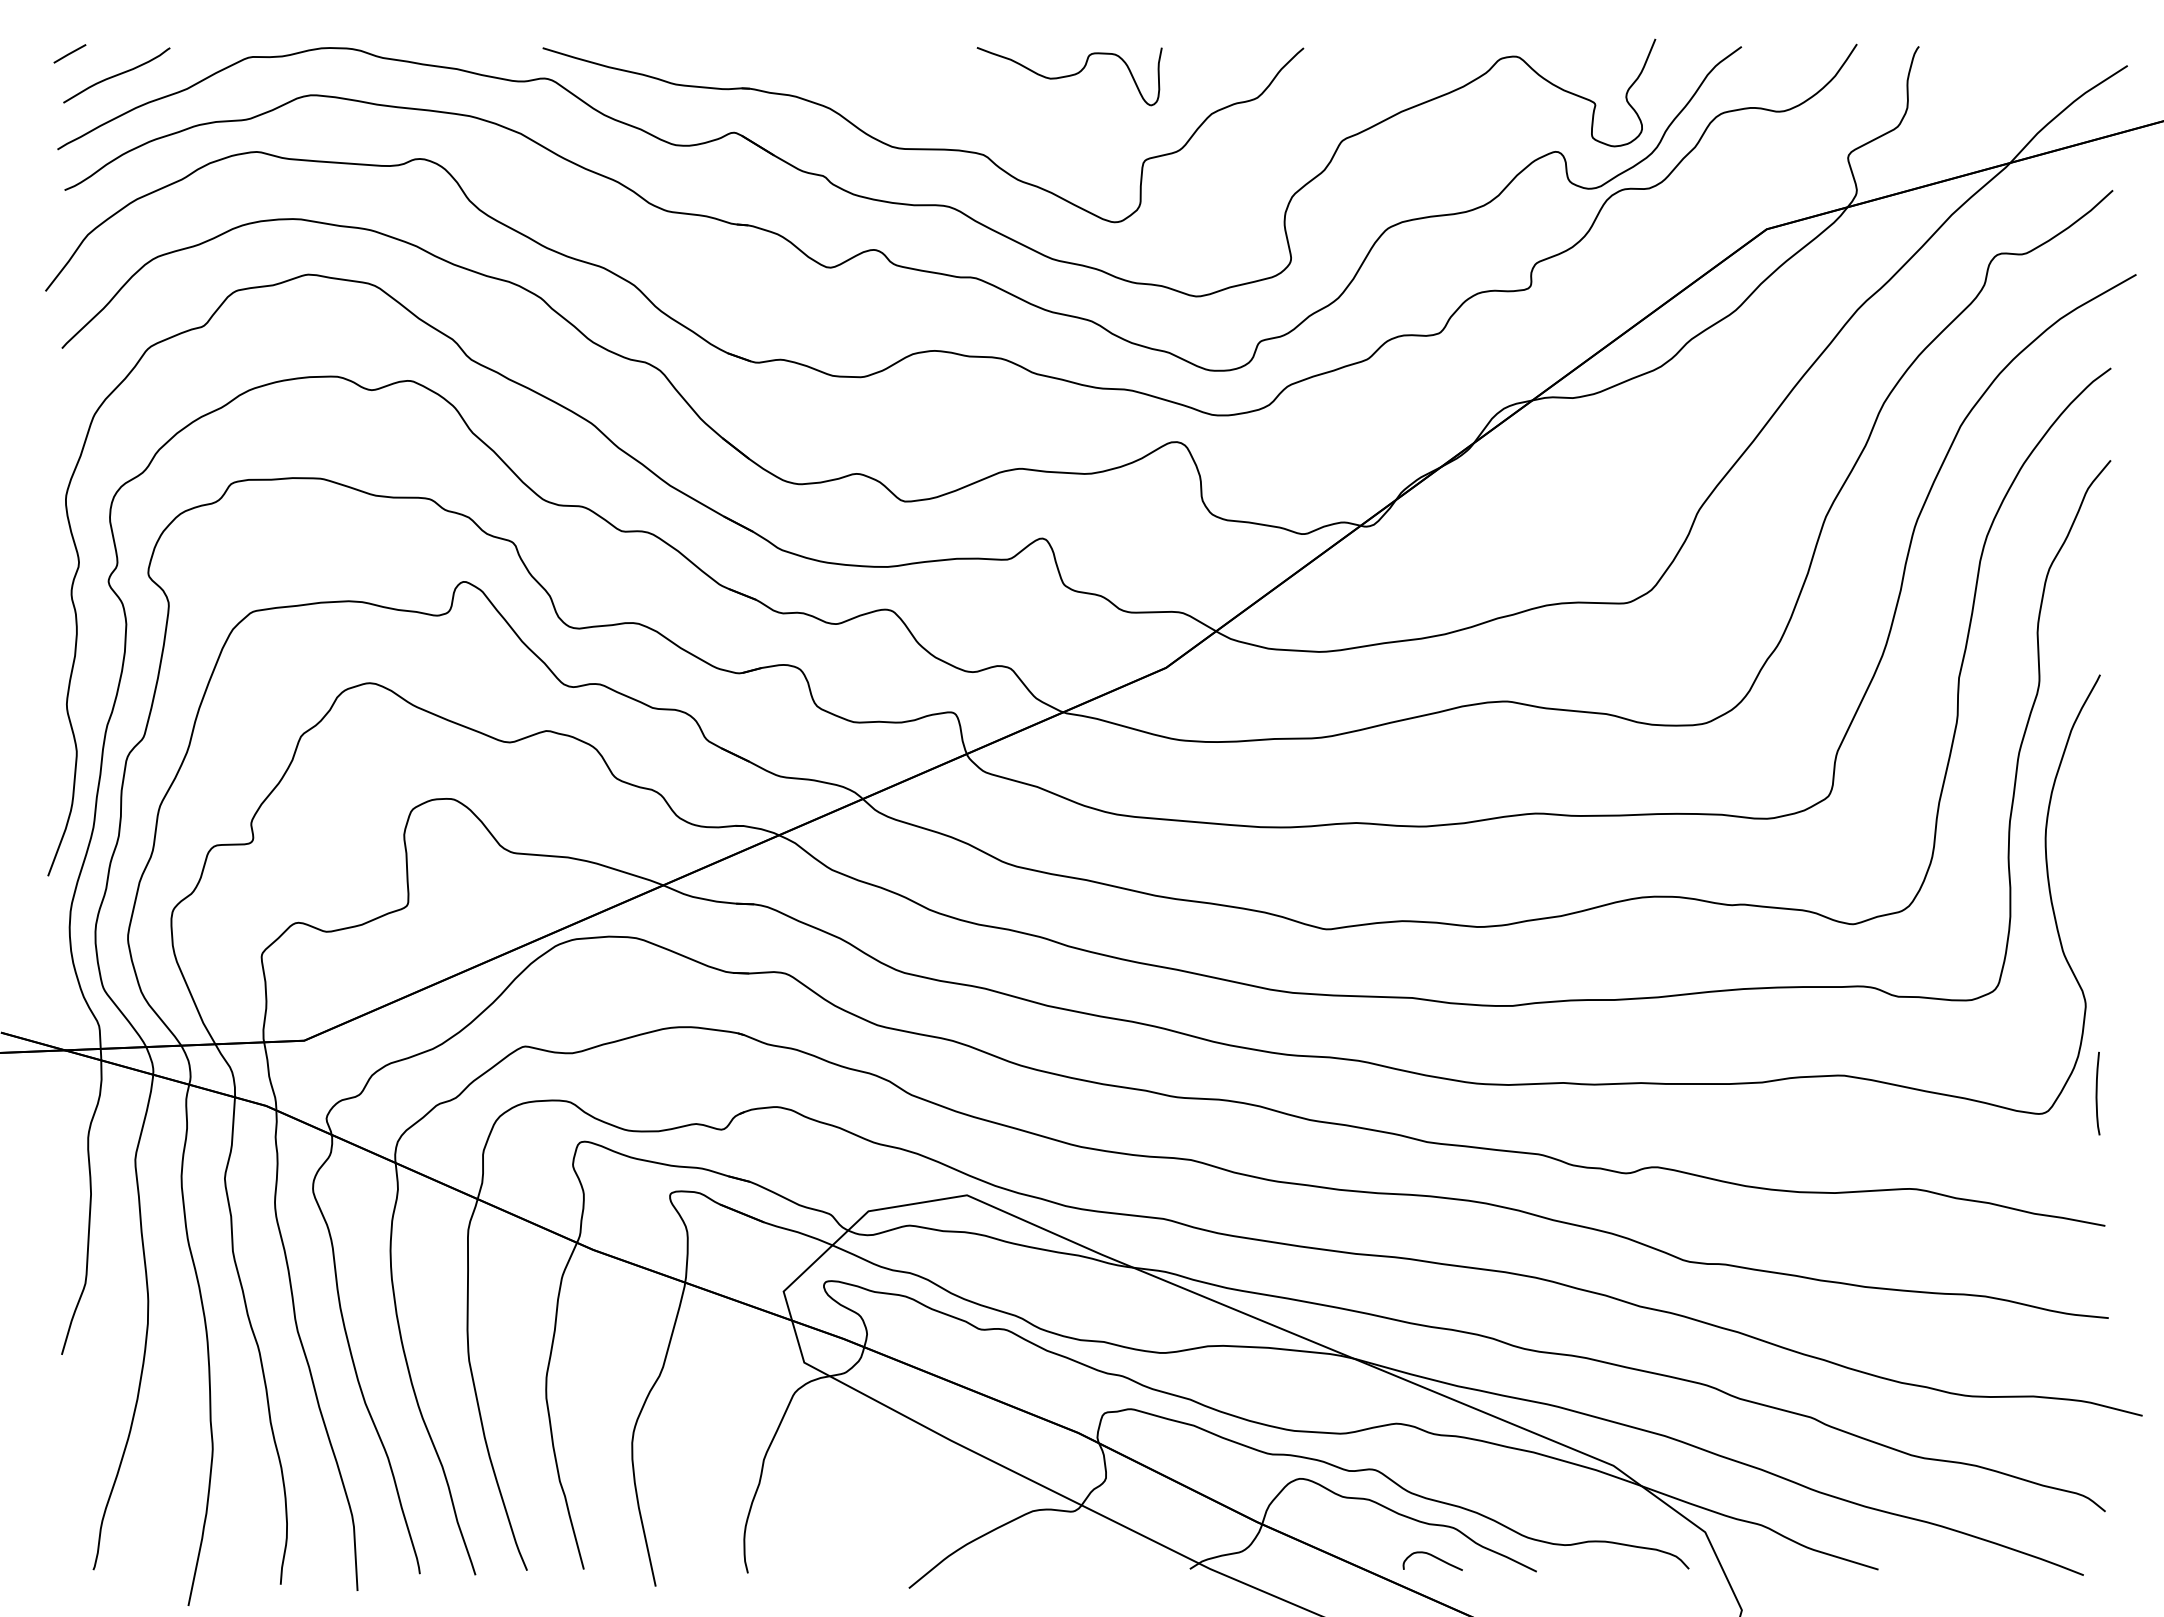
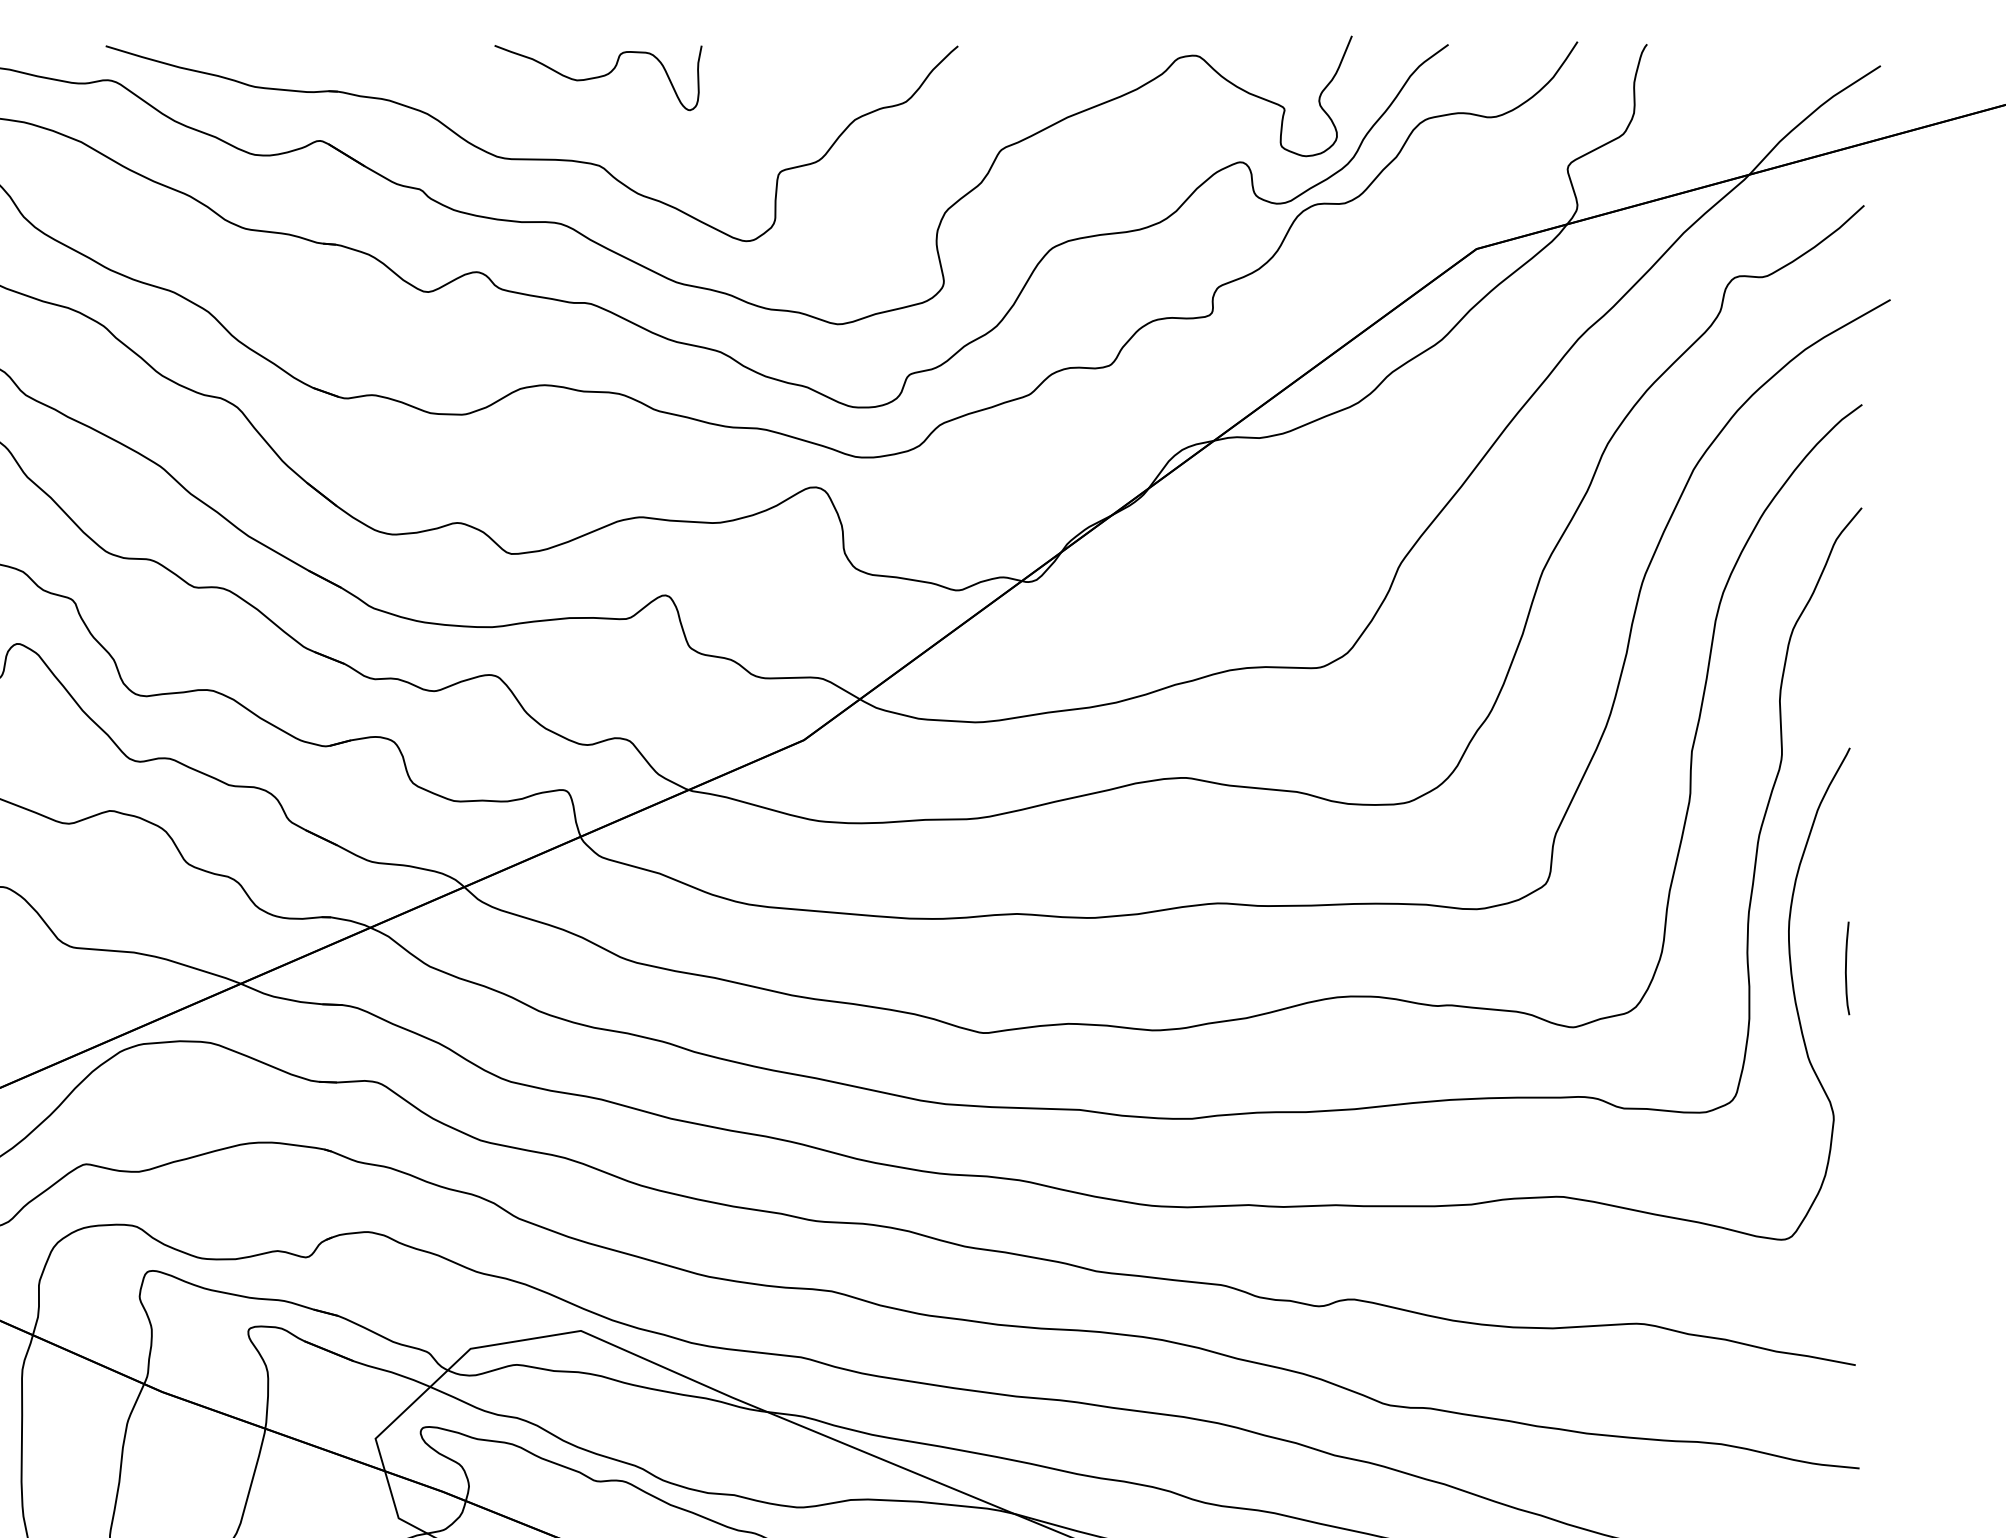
curve: (1069, 76) -> (598, 77), moved
curve: (2097, 1093) -> (1846, 968), moved

